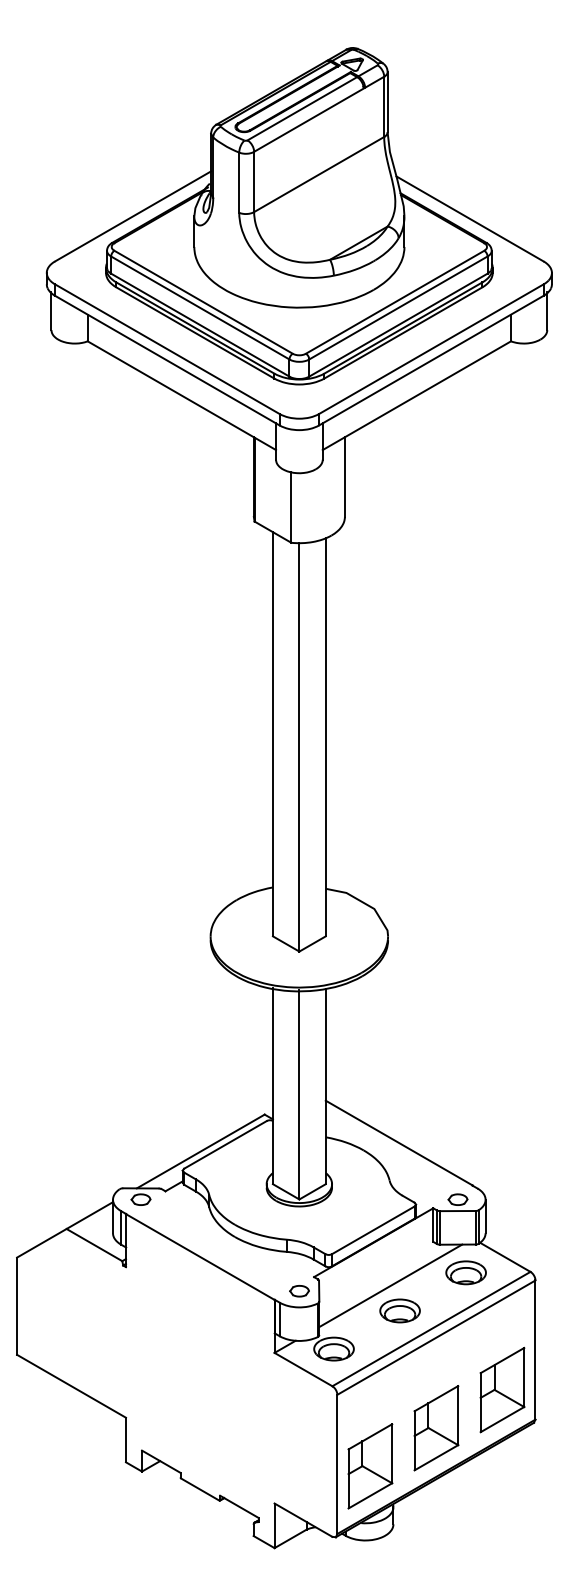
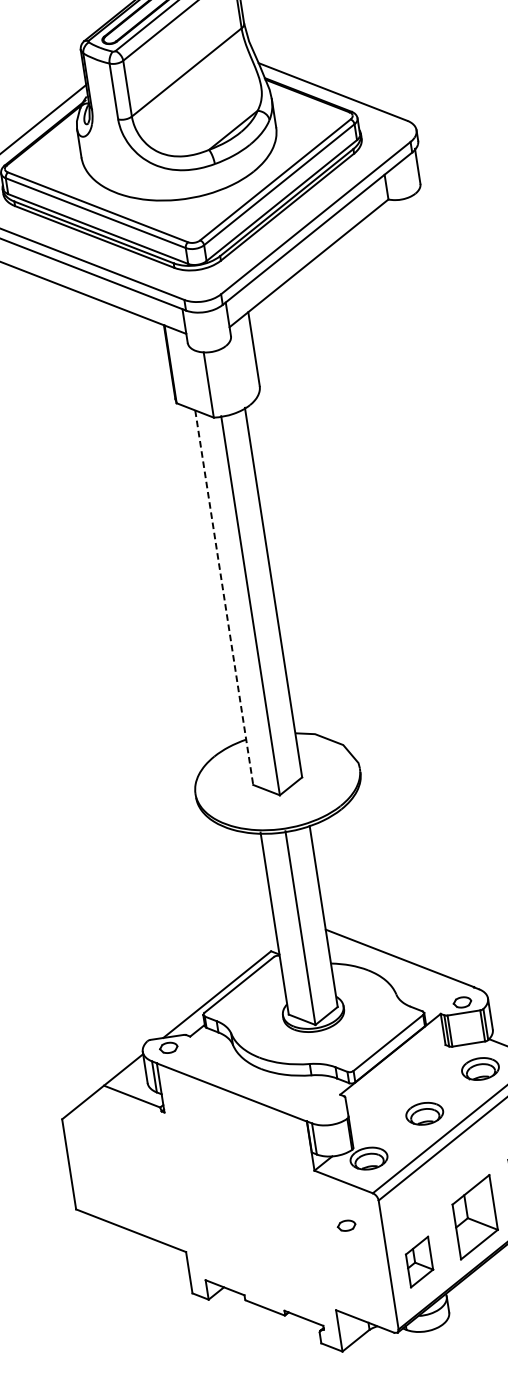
line: (272, 734) -> (223, 597), solid -> dashed
line: (390, 1285) -> (412, 1091), removed
part: (299, 1291) -> (346, 1226), moved
part: (370, 1466) -> (419, 1262), size x0.6

